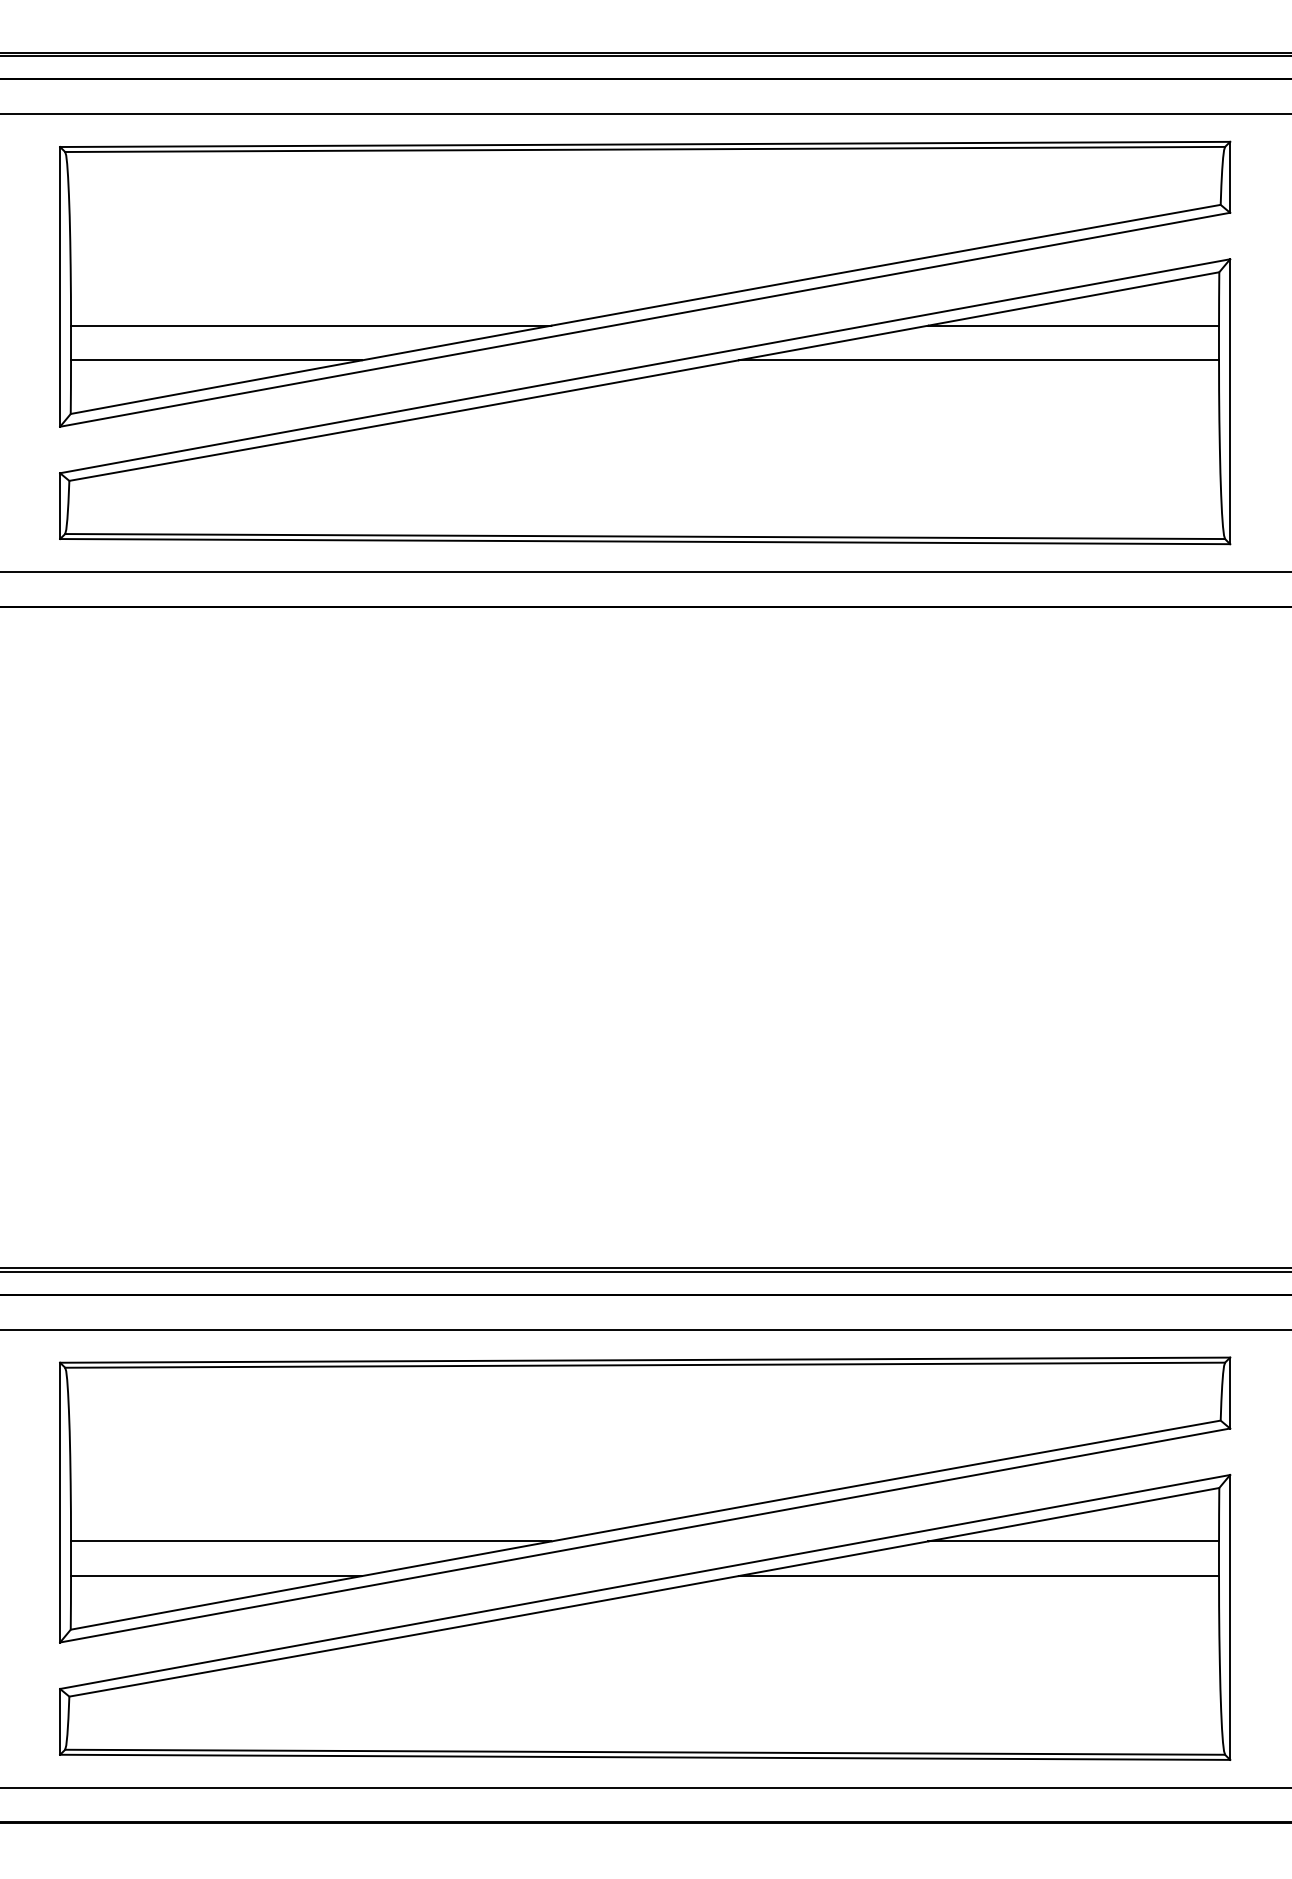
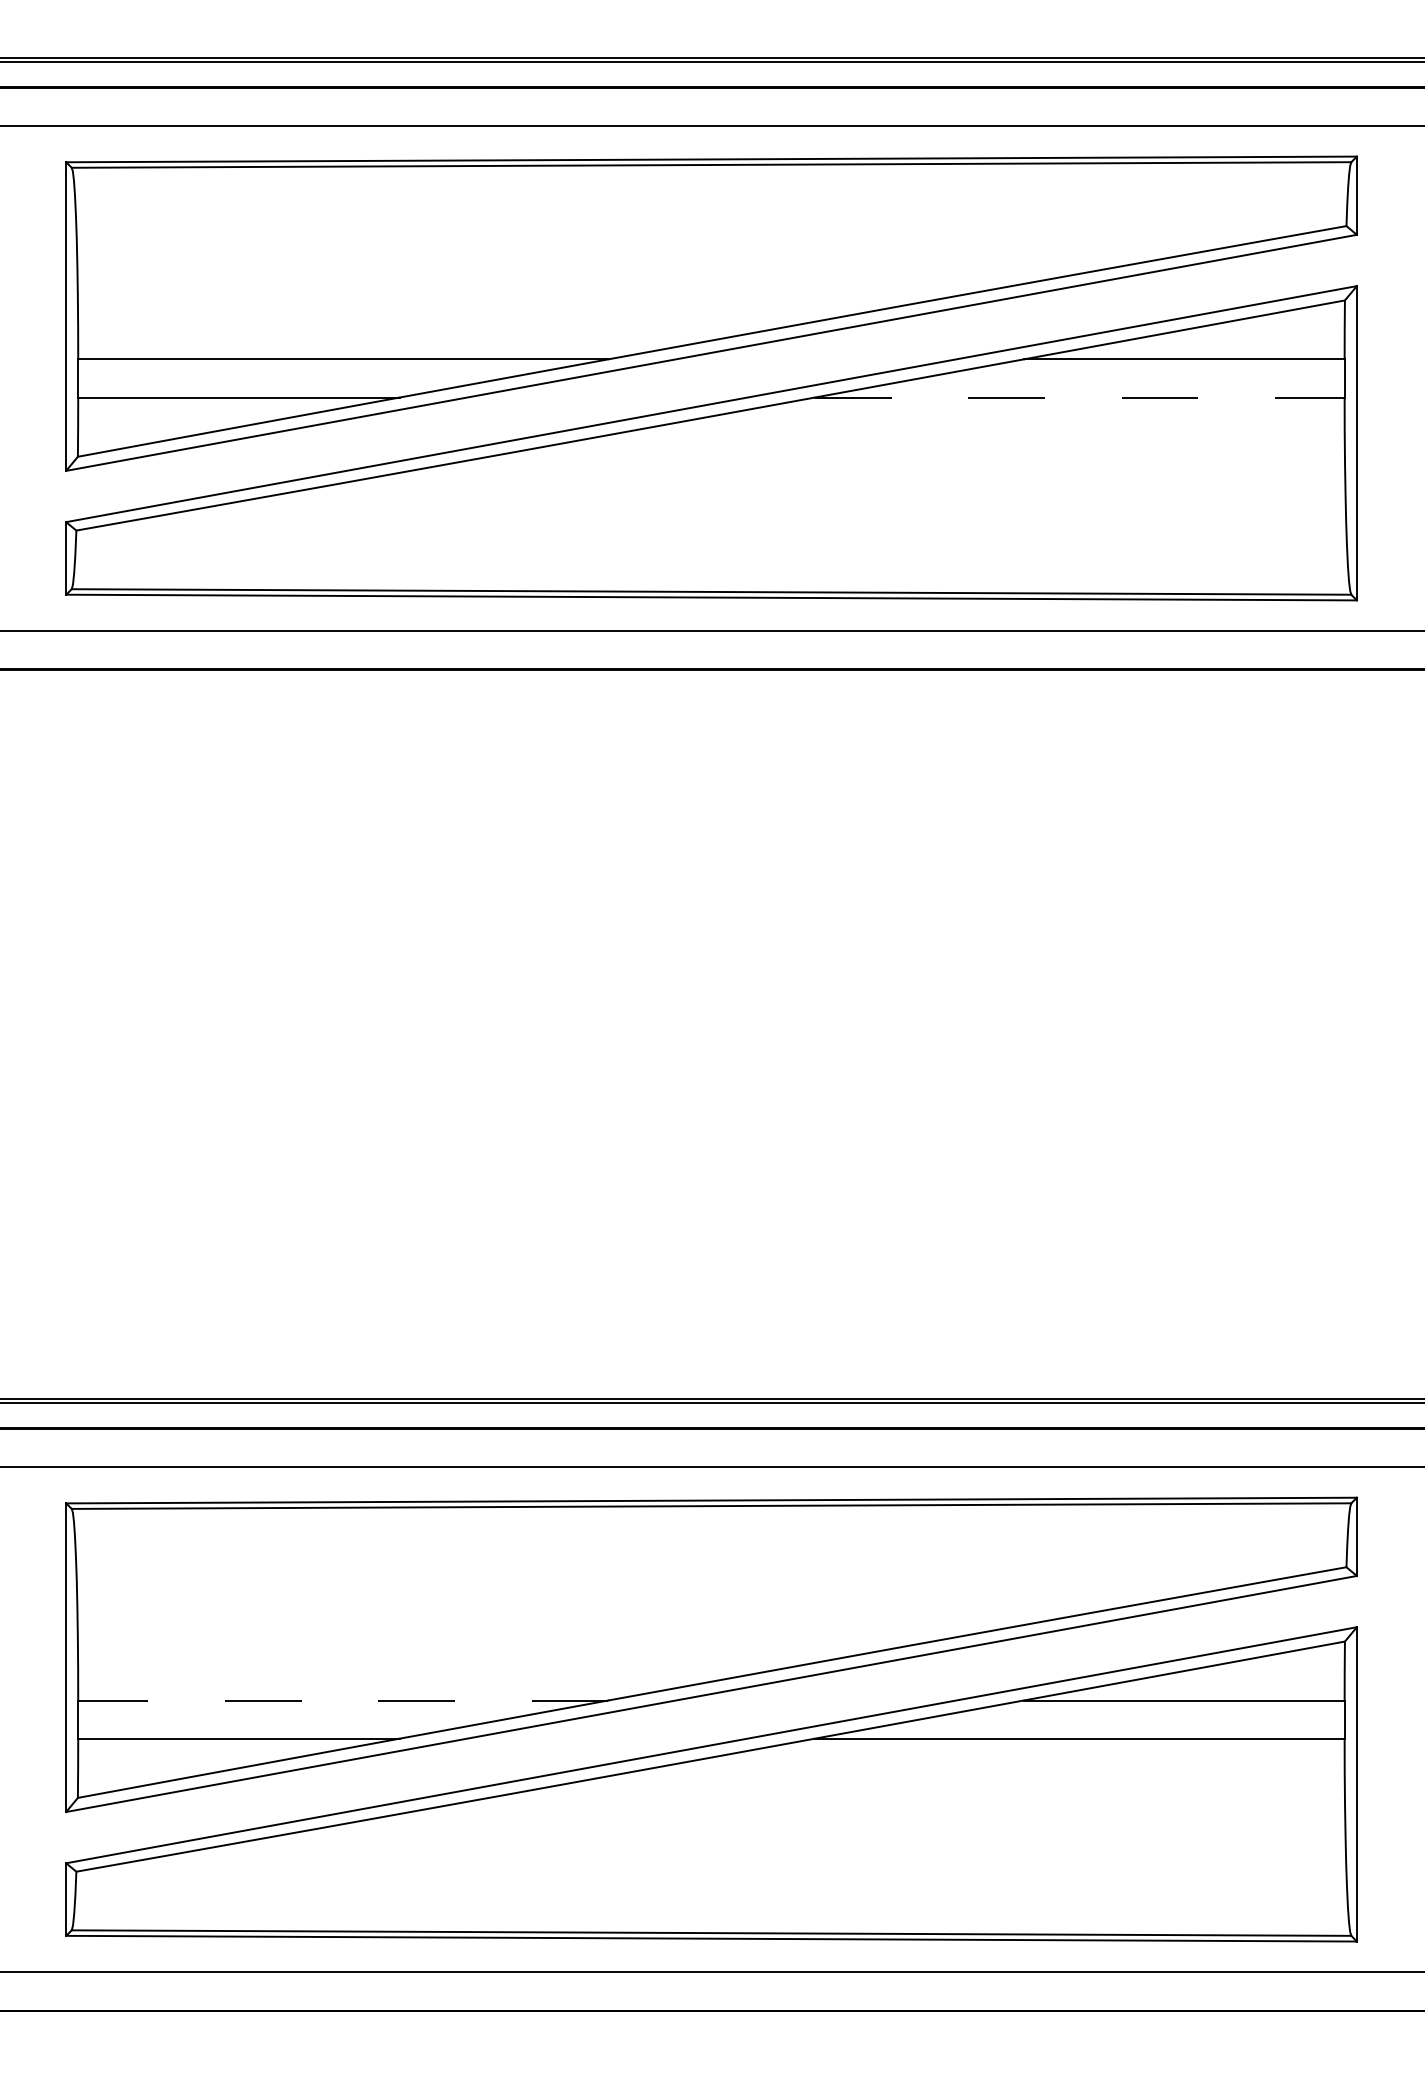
line: (978, 360) -> (1079, 397), solid -> dashed
line: (310, 1541) -> (342, 1700), solid -> dashed

